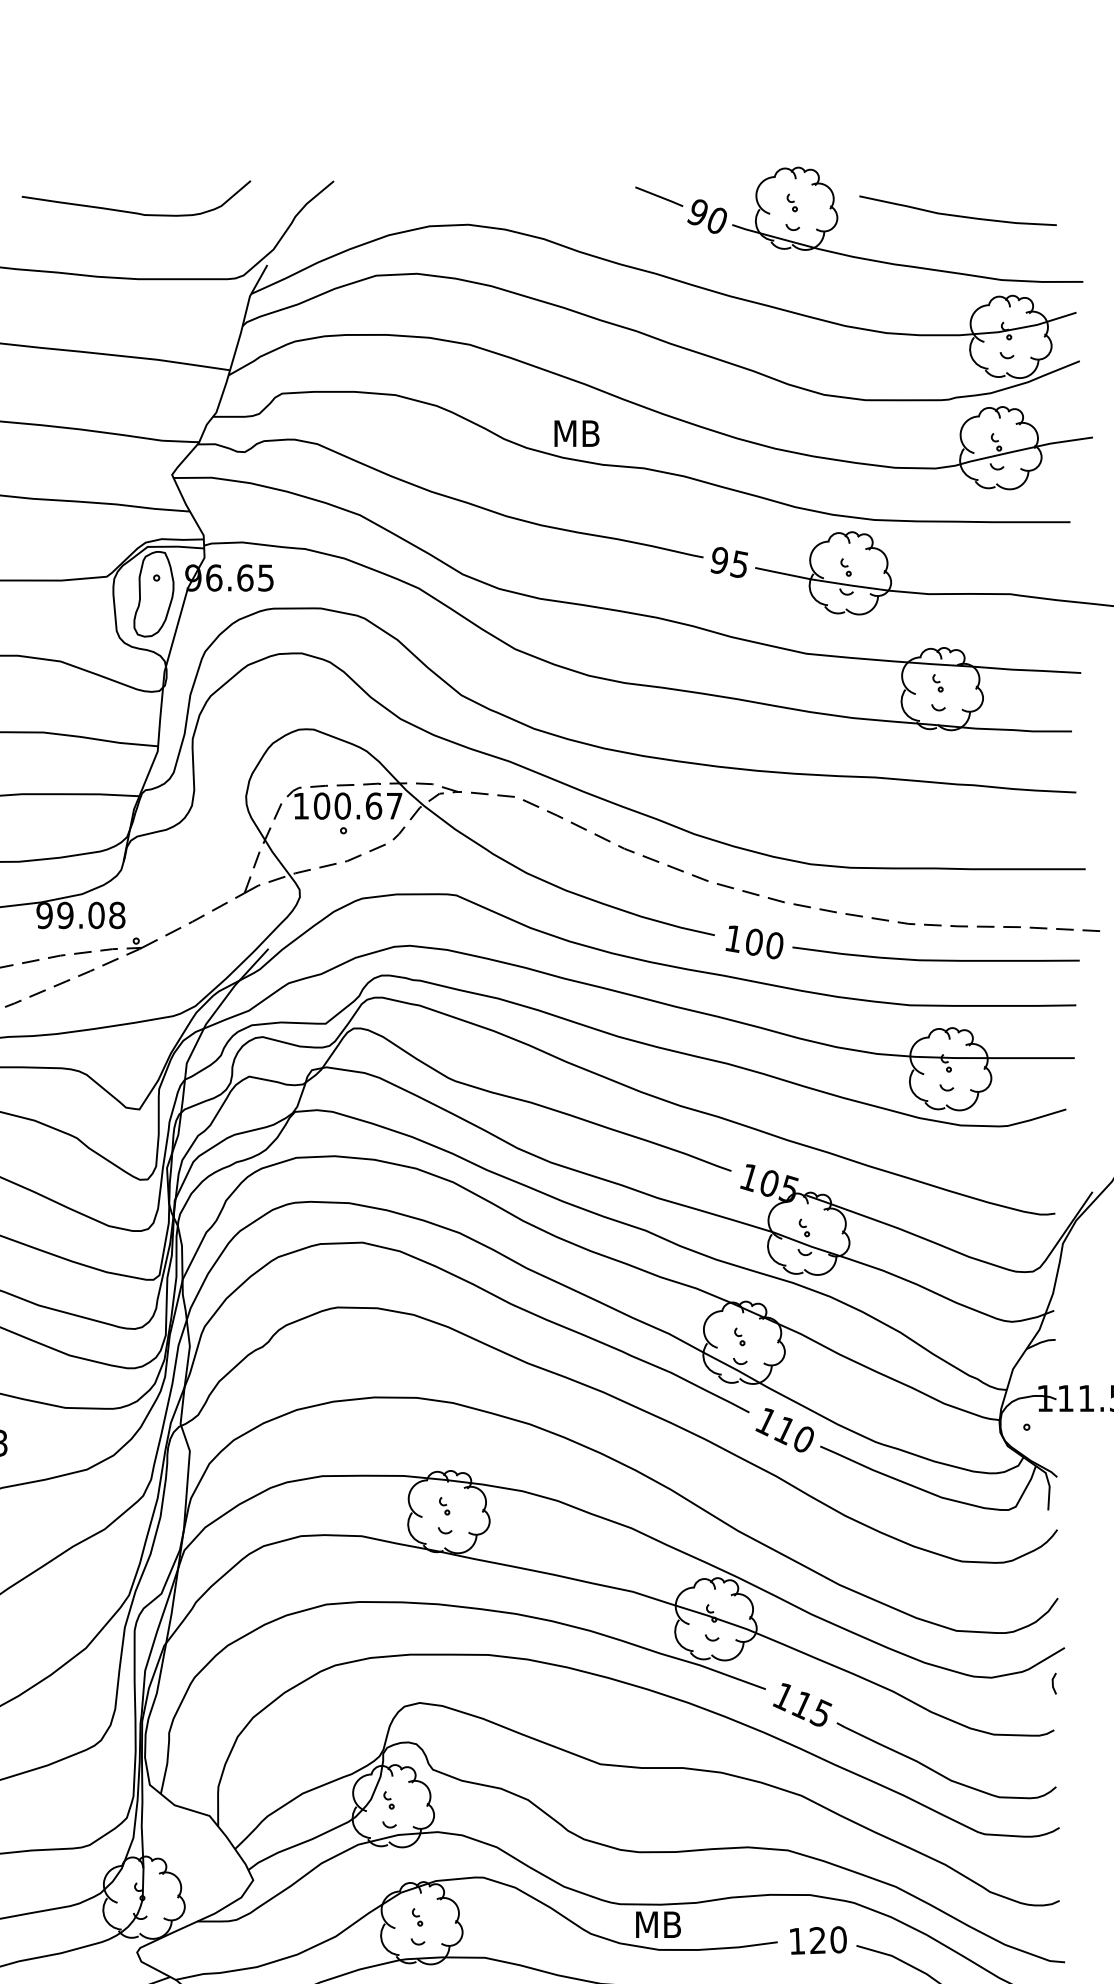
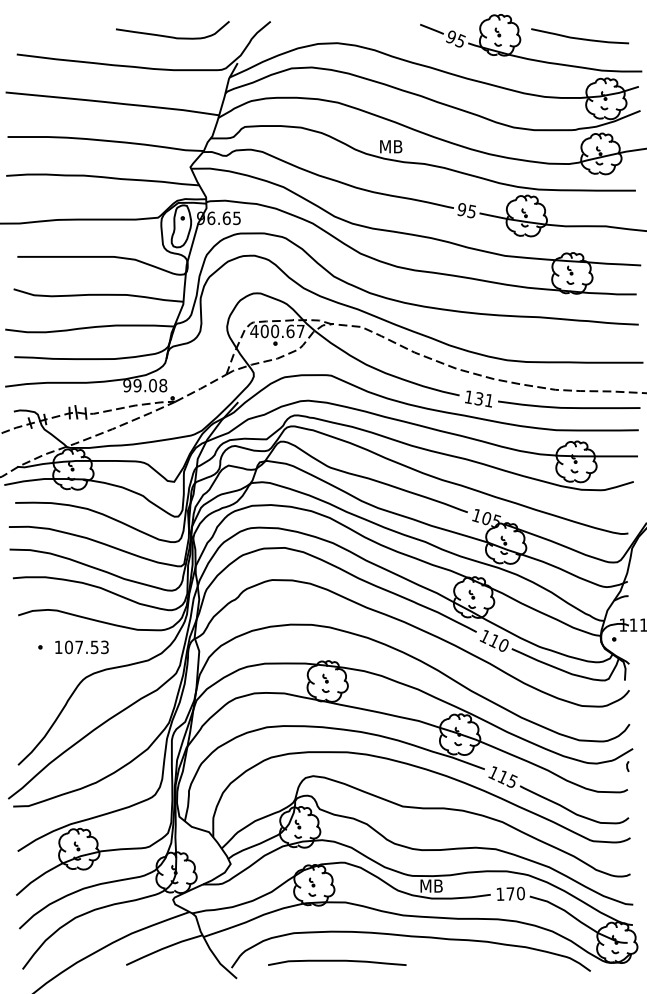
text: (716, 219) -> (460, 40), 90 -> 95
text: (301, 804) -> (254, 330), 100.67 -> 400.67
text: (763, 943) -> (483, 399), 100 -> 131
text: (817, 1939) -> (510, 893), 120 -> 170

